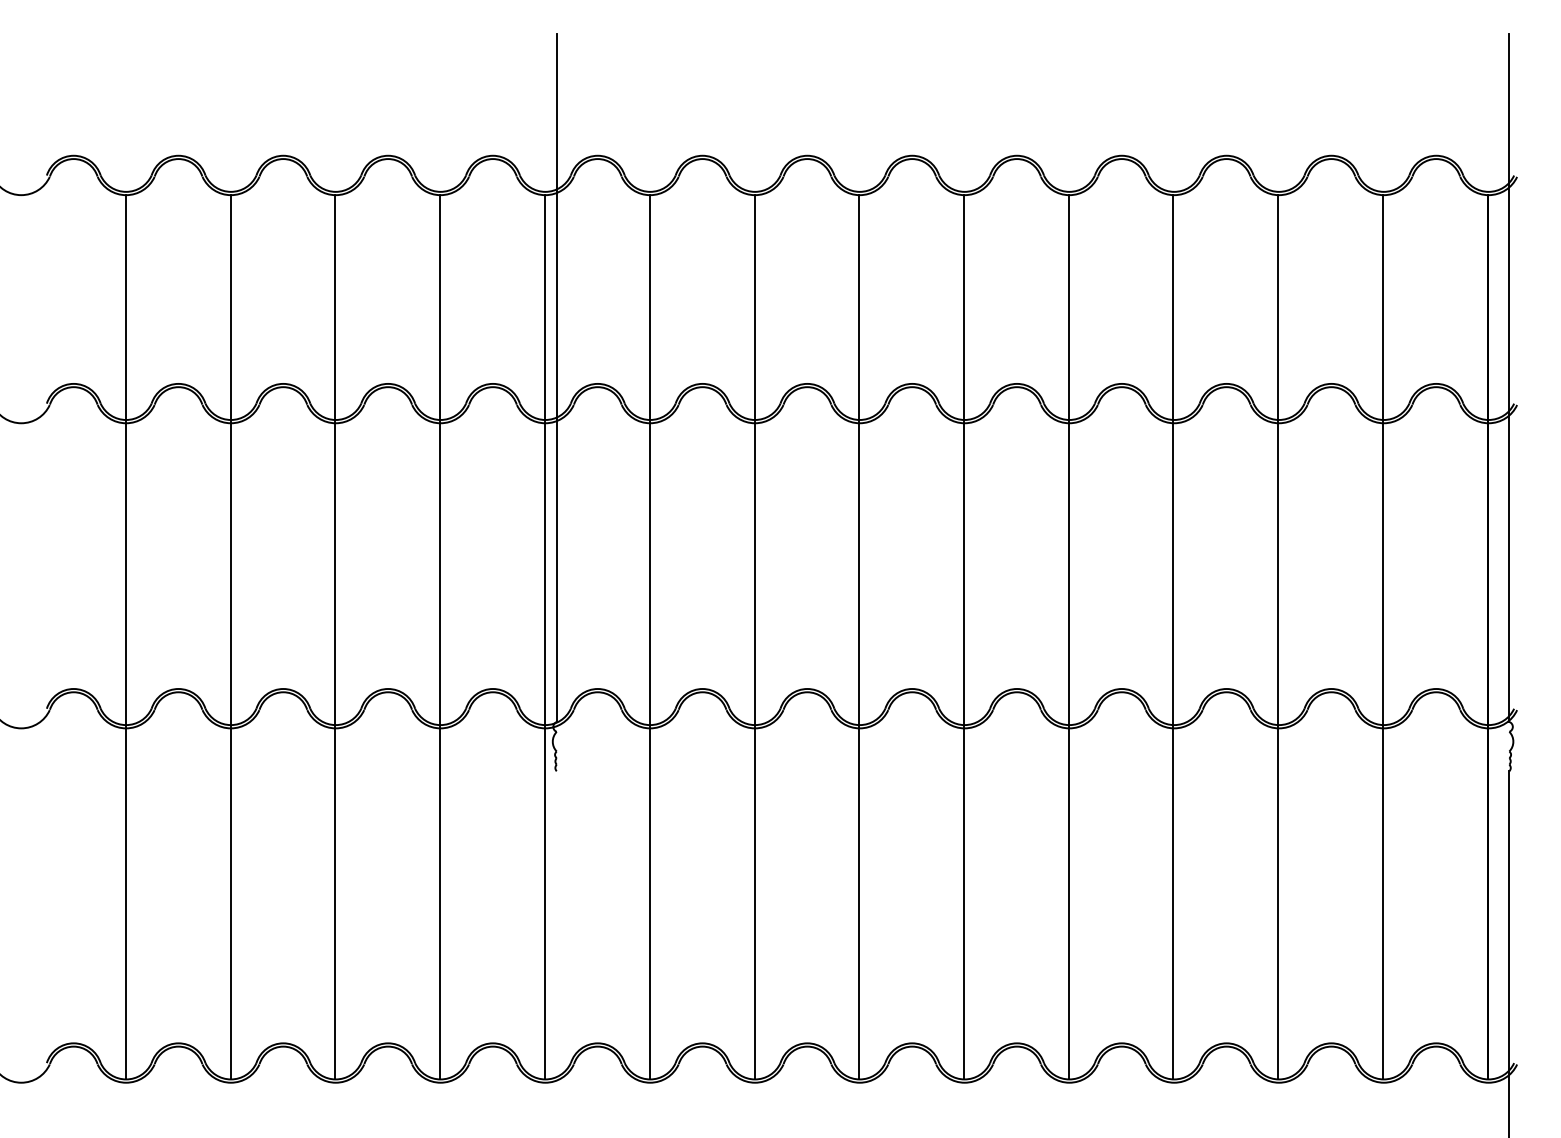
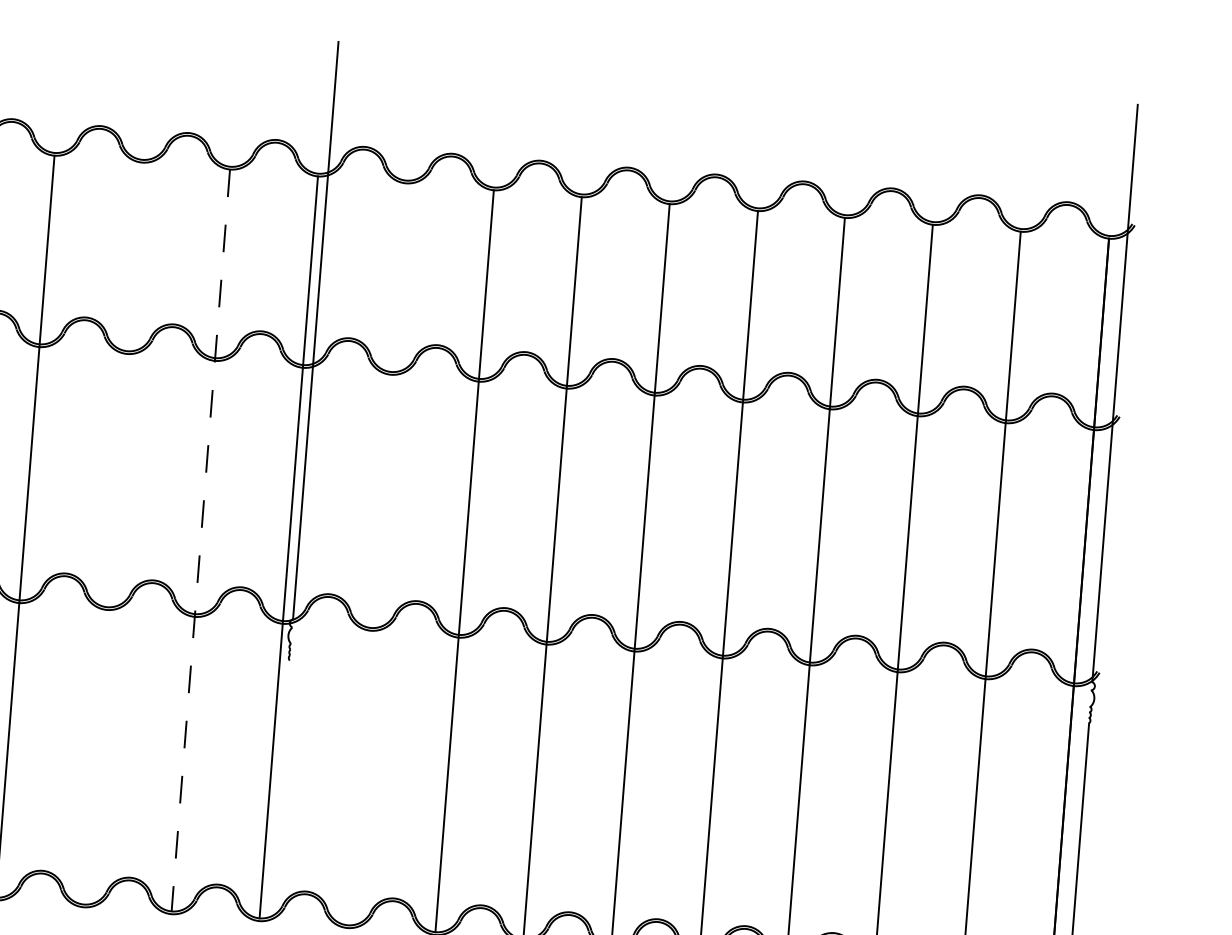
line: (335, 637) -> (112, 533), removed
line: (440, 637) -> (201, 540), solid -> dashed
line: (650, 637) -> (377, 554), removed

